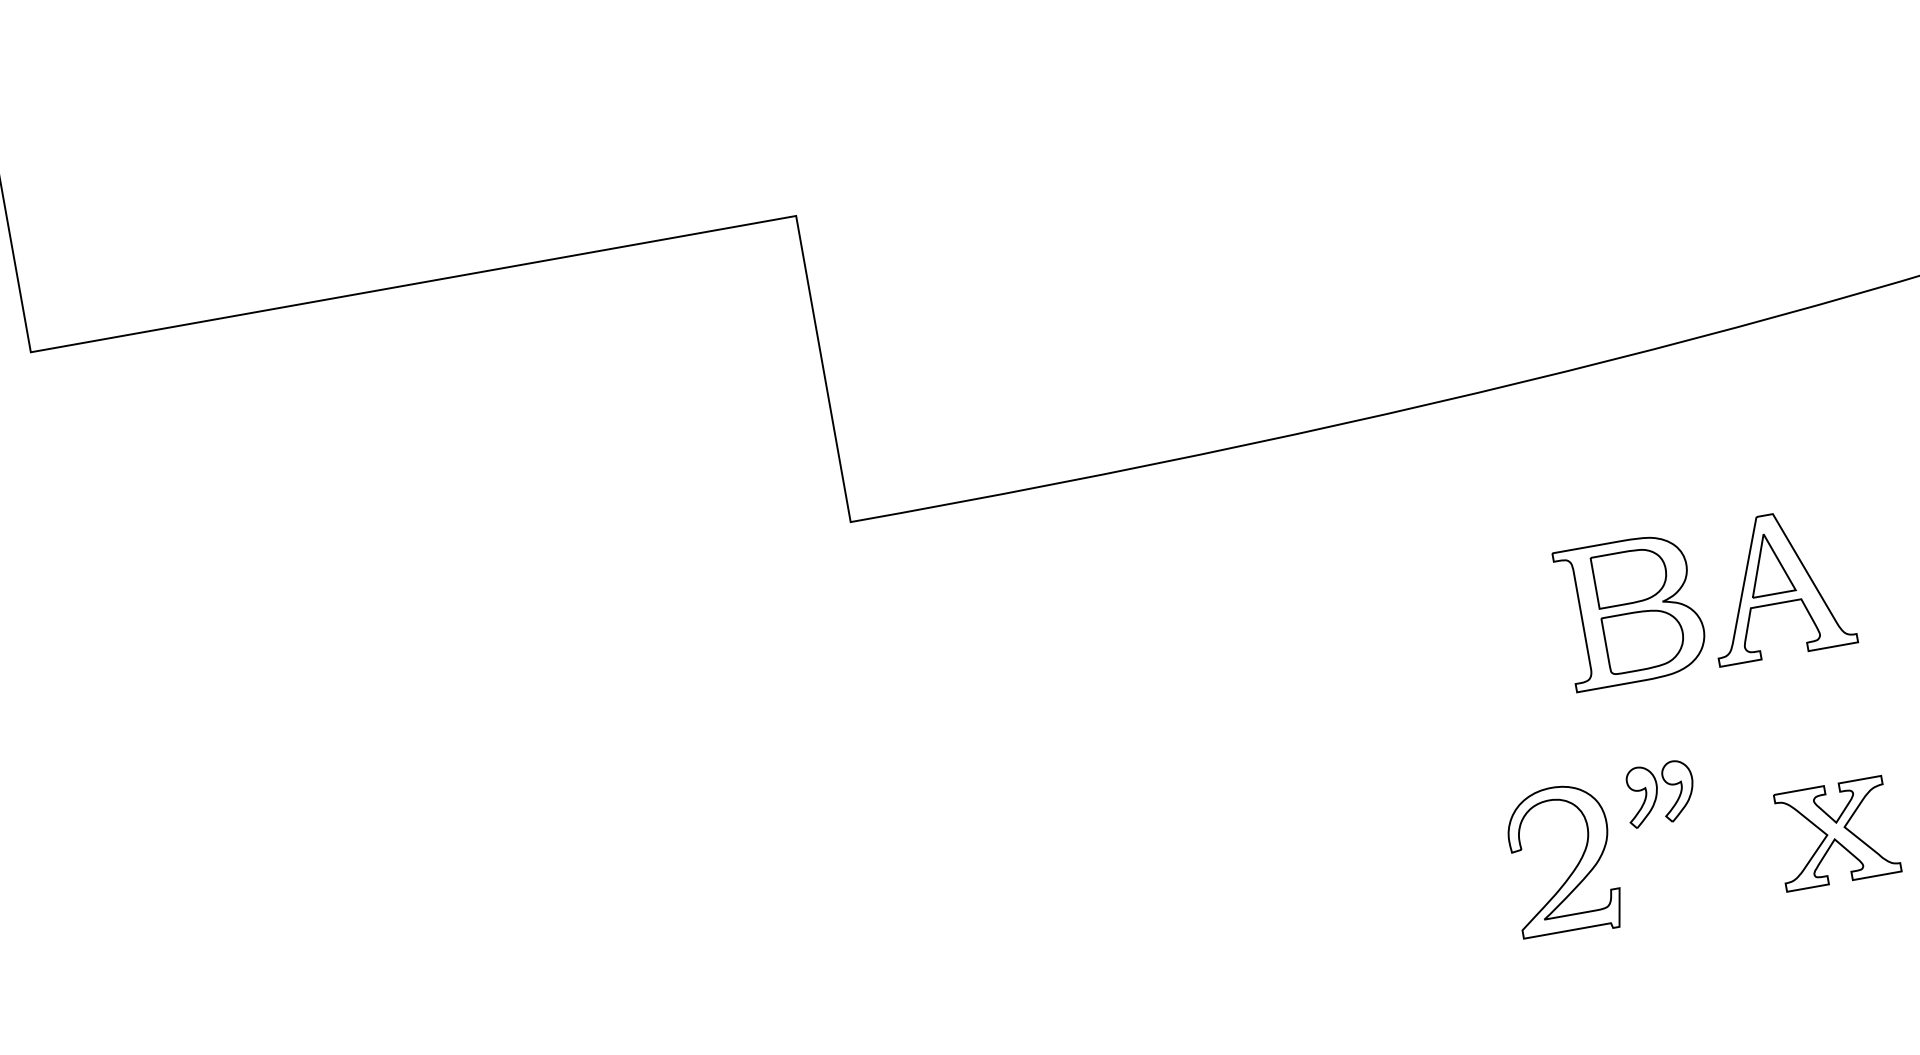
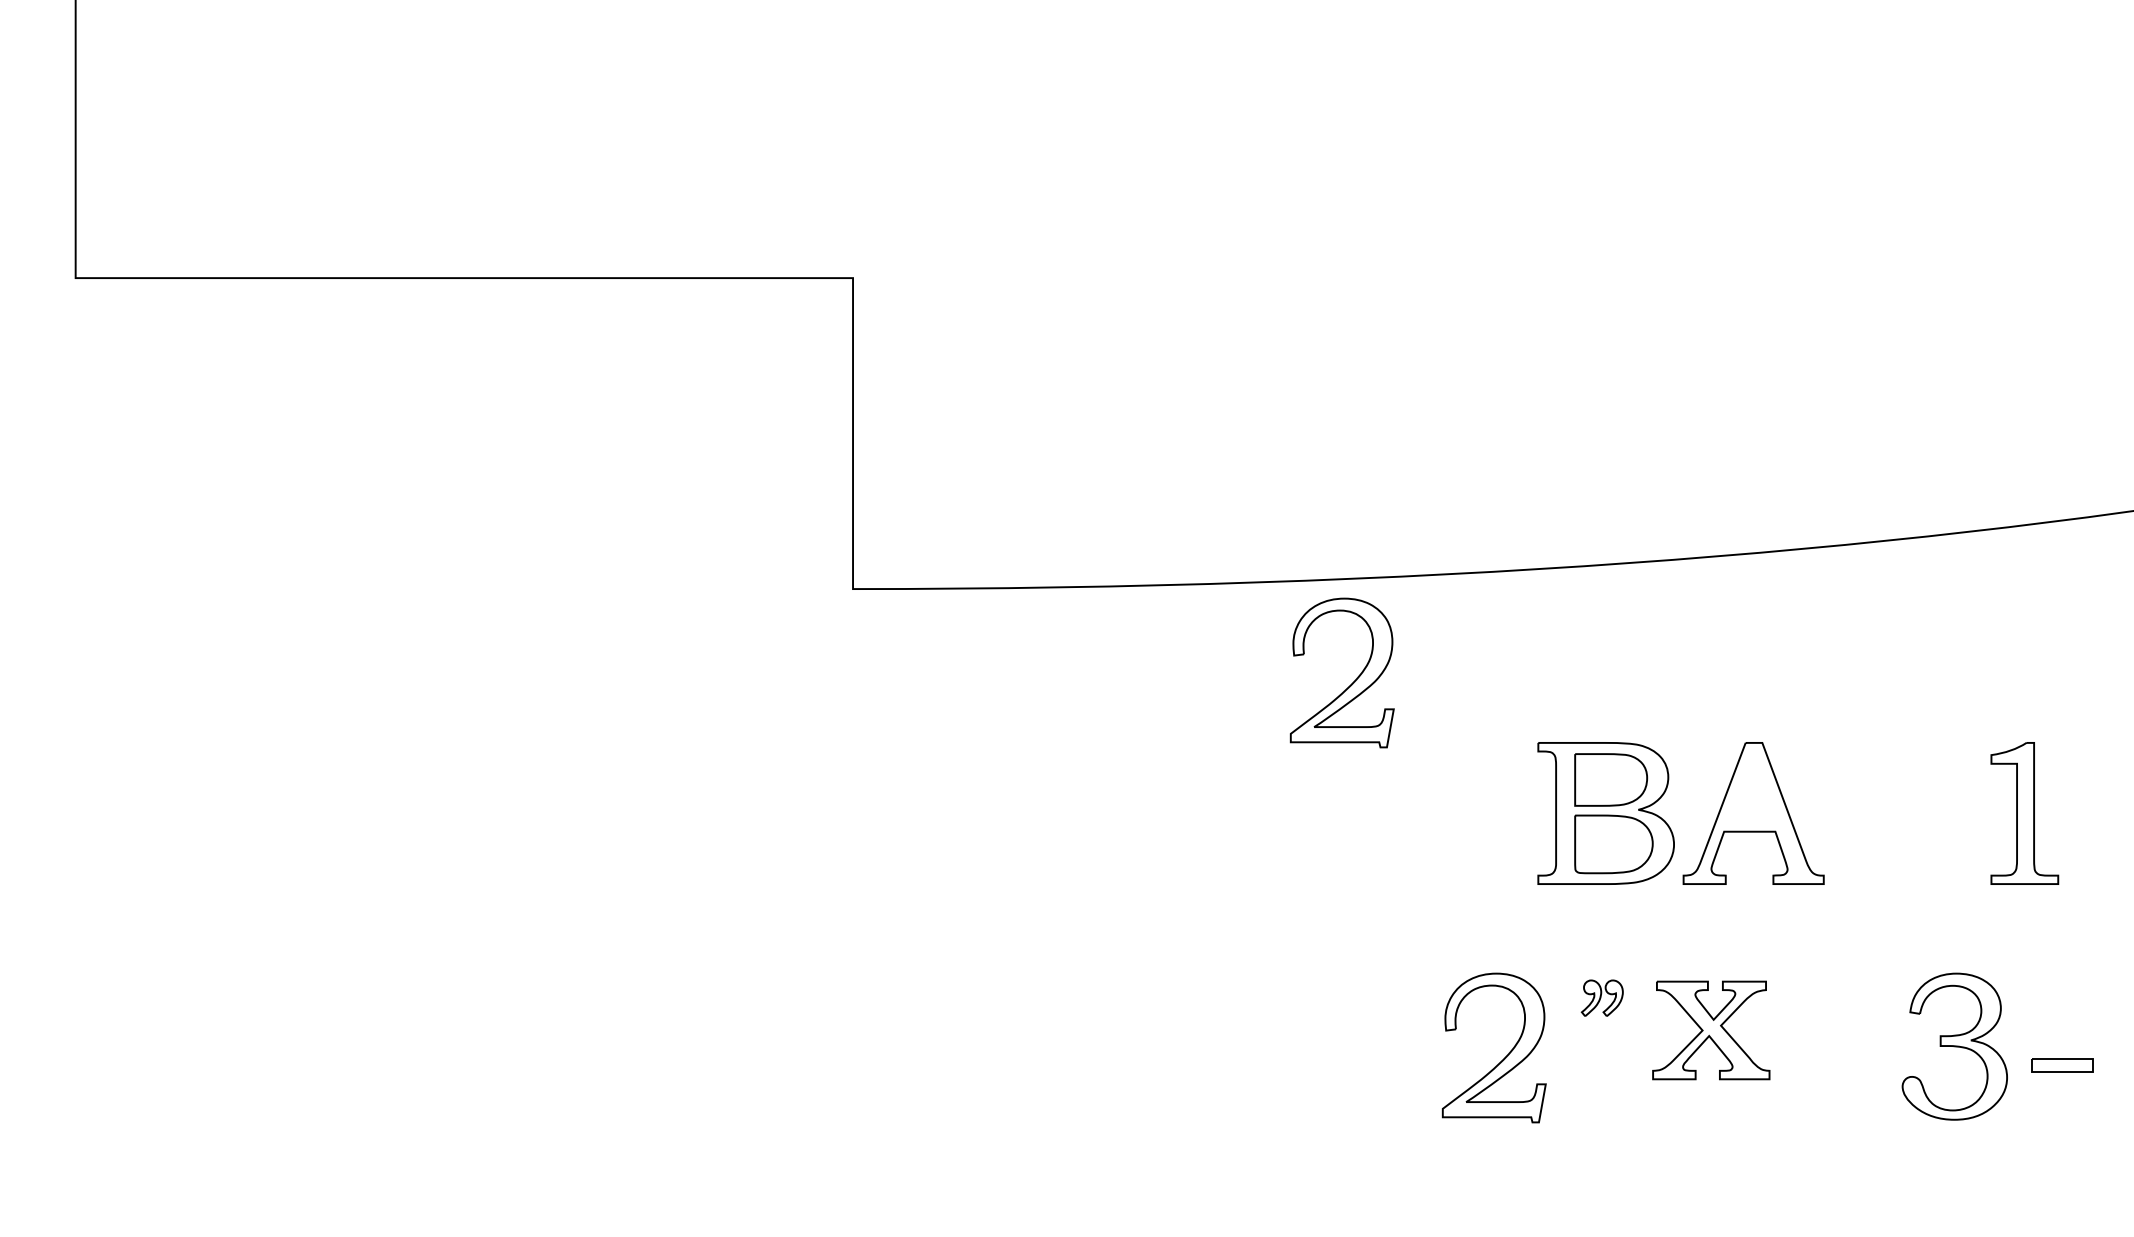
part: (1358, 526) -> (1352, 682), added
part: (1768, 564) -> (1749, 791), removed
part: (1660, 792) -> (1602, 997), size x0.6
part: (1836, 833) -> (1711, 1030), moved

